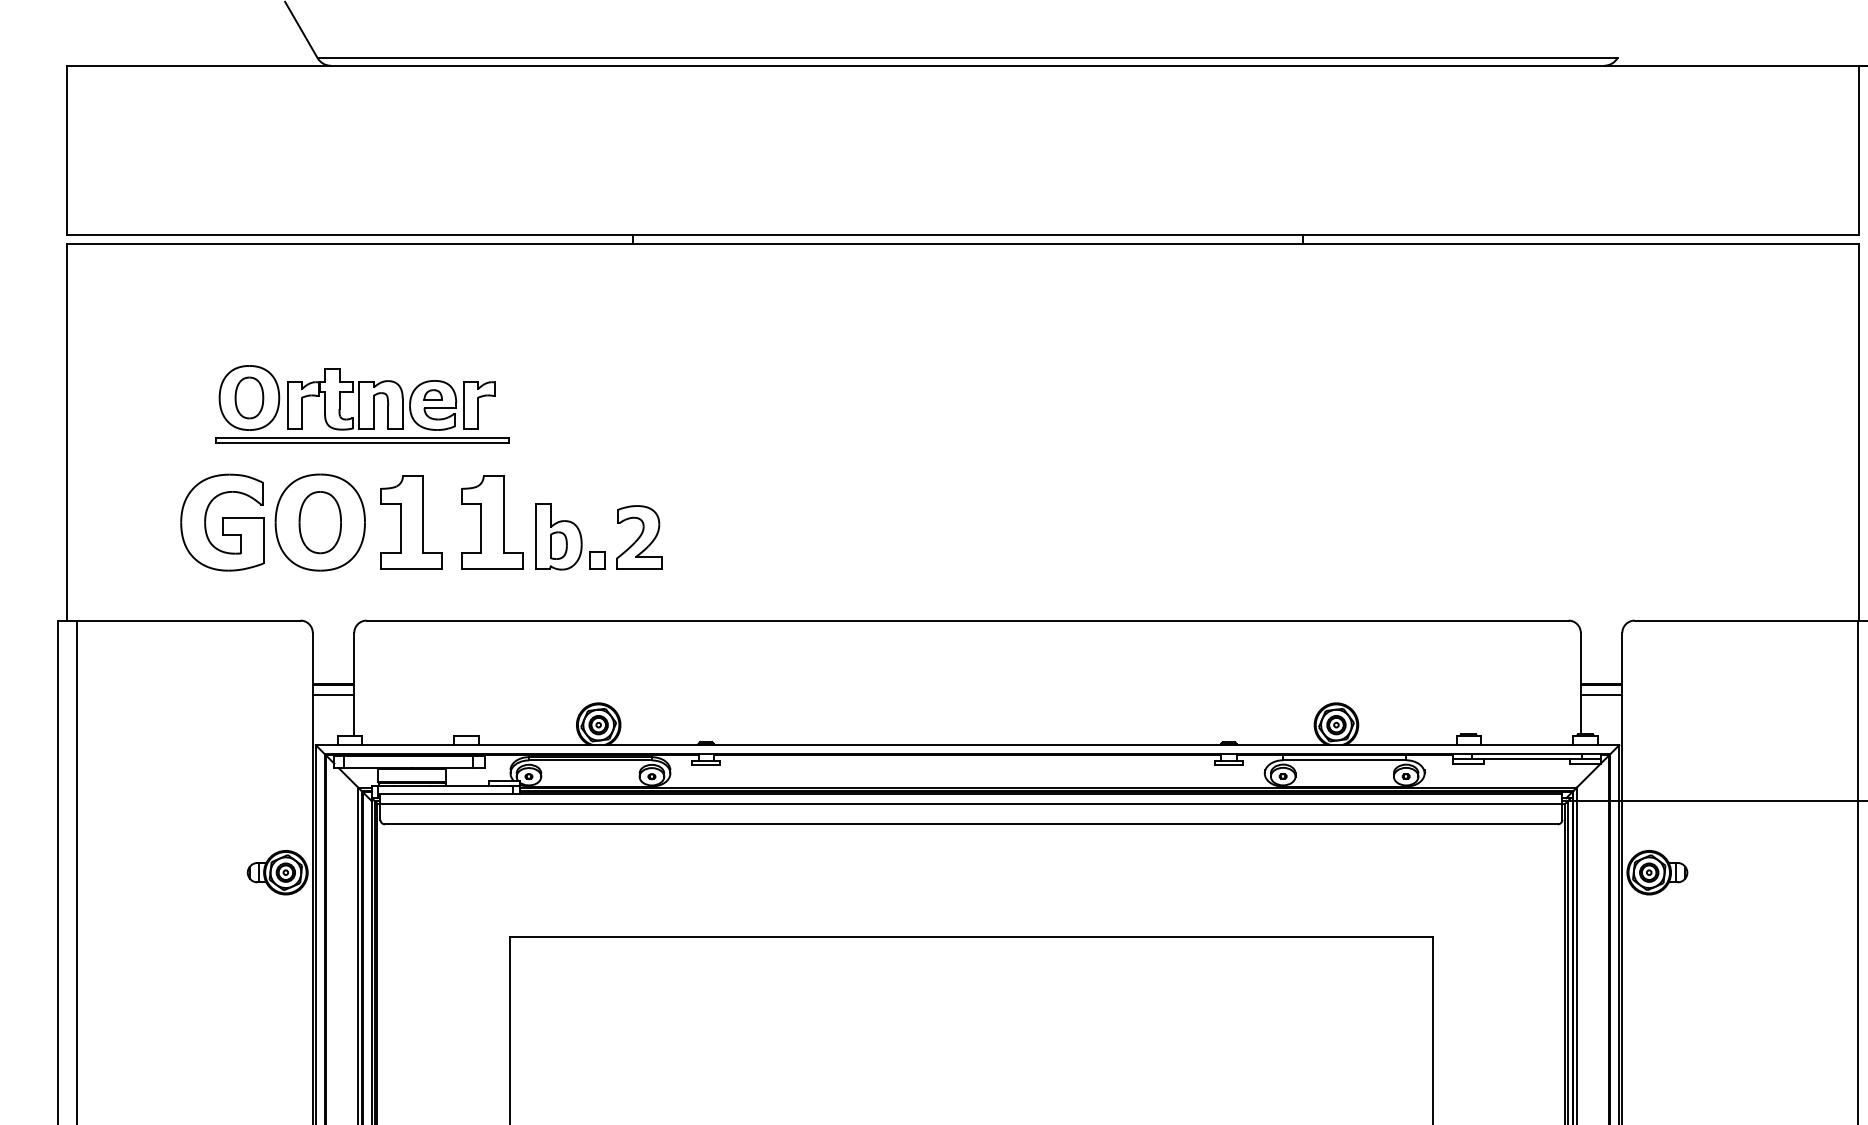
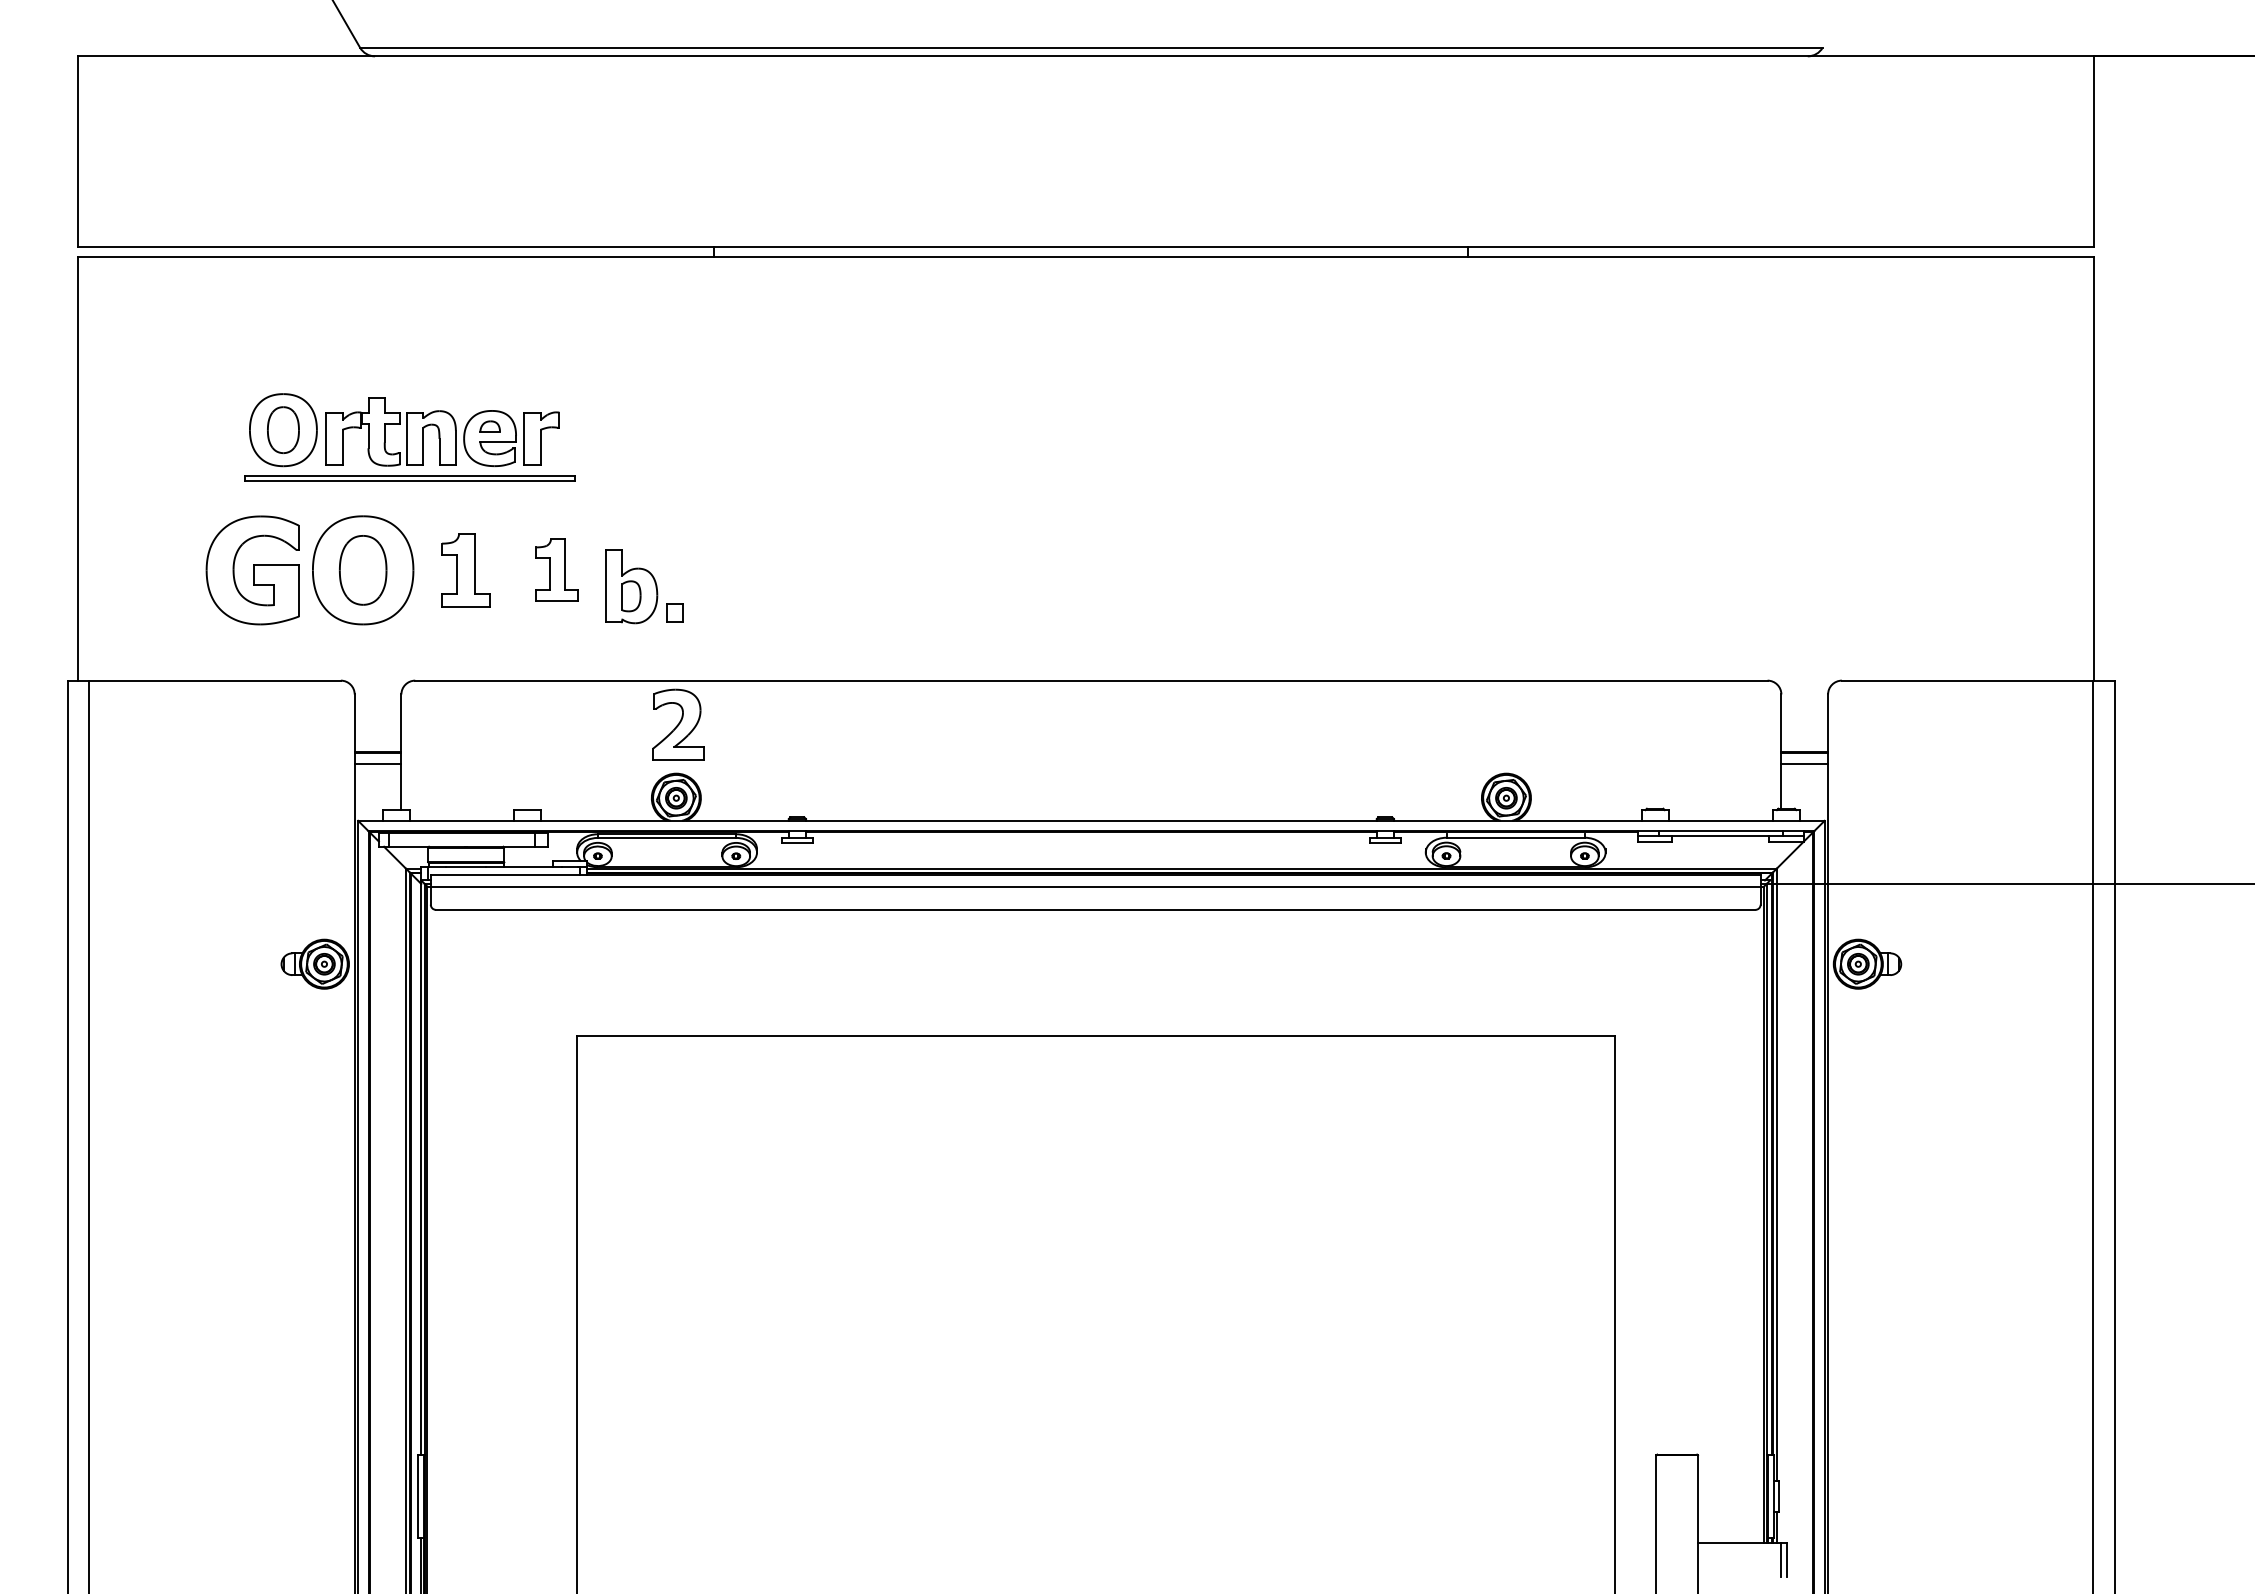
part: (411, 521) -> (465, 569), size x0.7
part: (492, 521) -> (556, 569), size x0.6
part: (639, 536) -> (678, 724), moved

